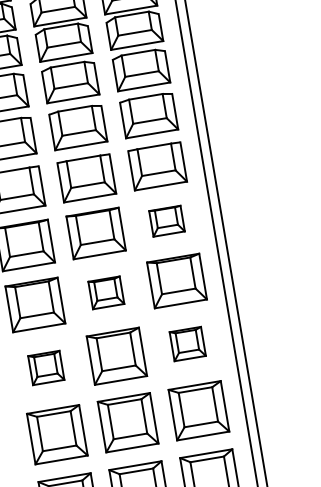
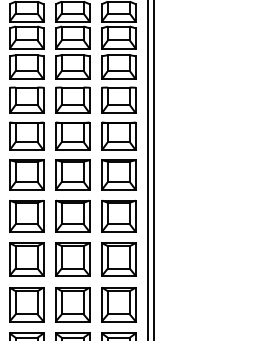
part: (166, 220) -> (118, 135), size x1.67
part: (105, 292) -> (72, 174), size x1.67
part: (186, 343) -> (118, 215), size x1.67
part: (45, 366) -> (26, 215), size x1.67

